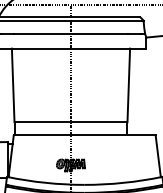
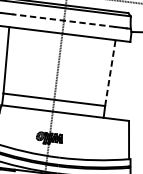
line: (70, 34) -> (63, 20), solid -> dashed
line: (128, 85) -> (110, 73), solid -> dashed

